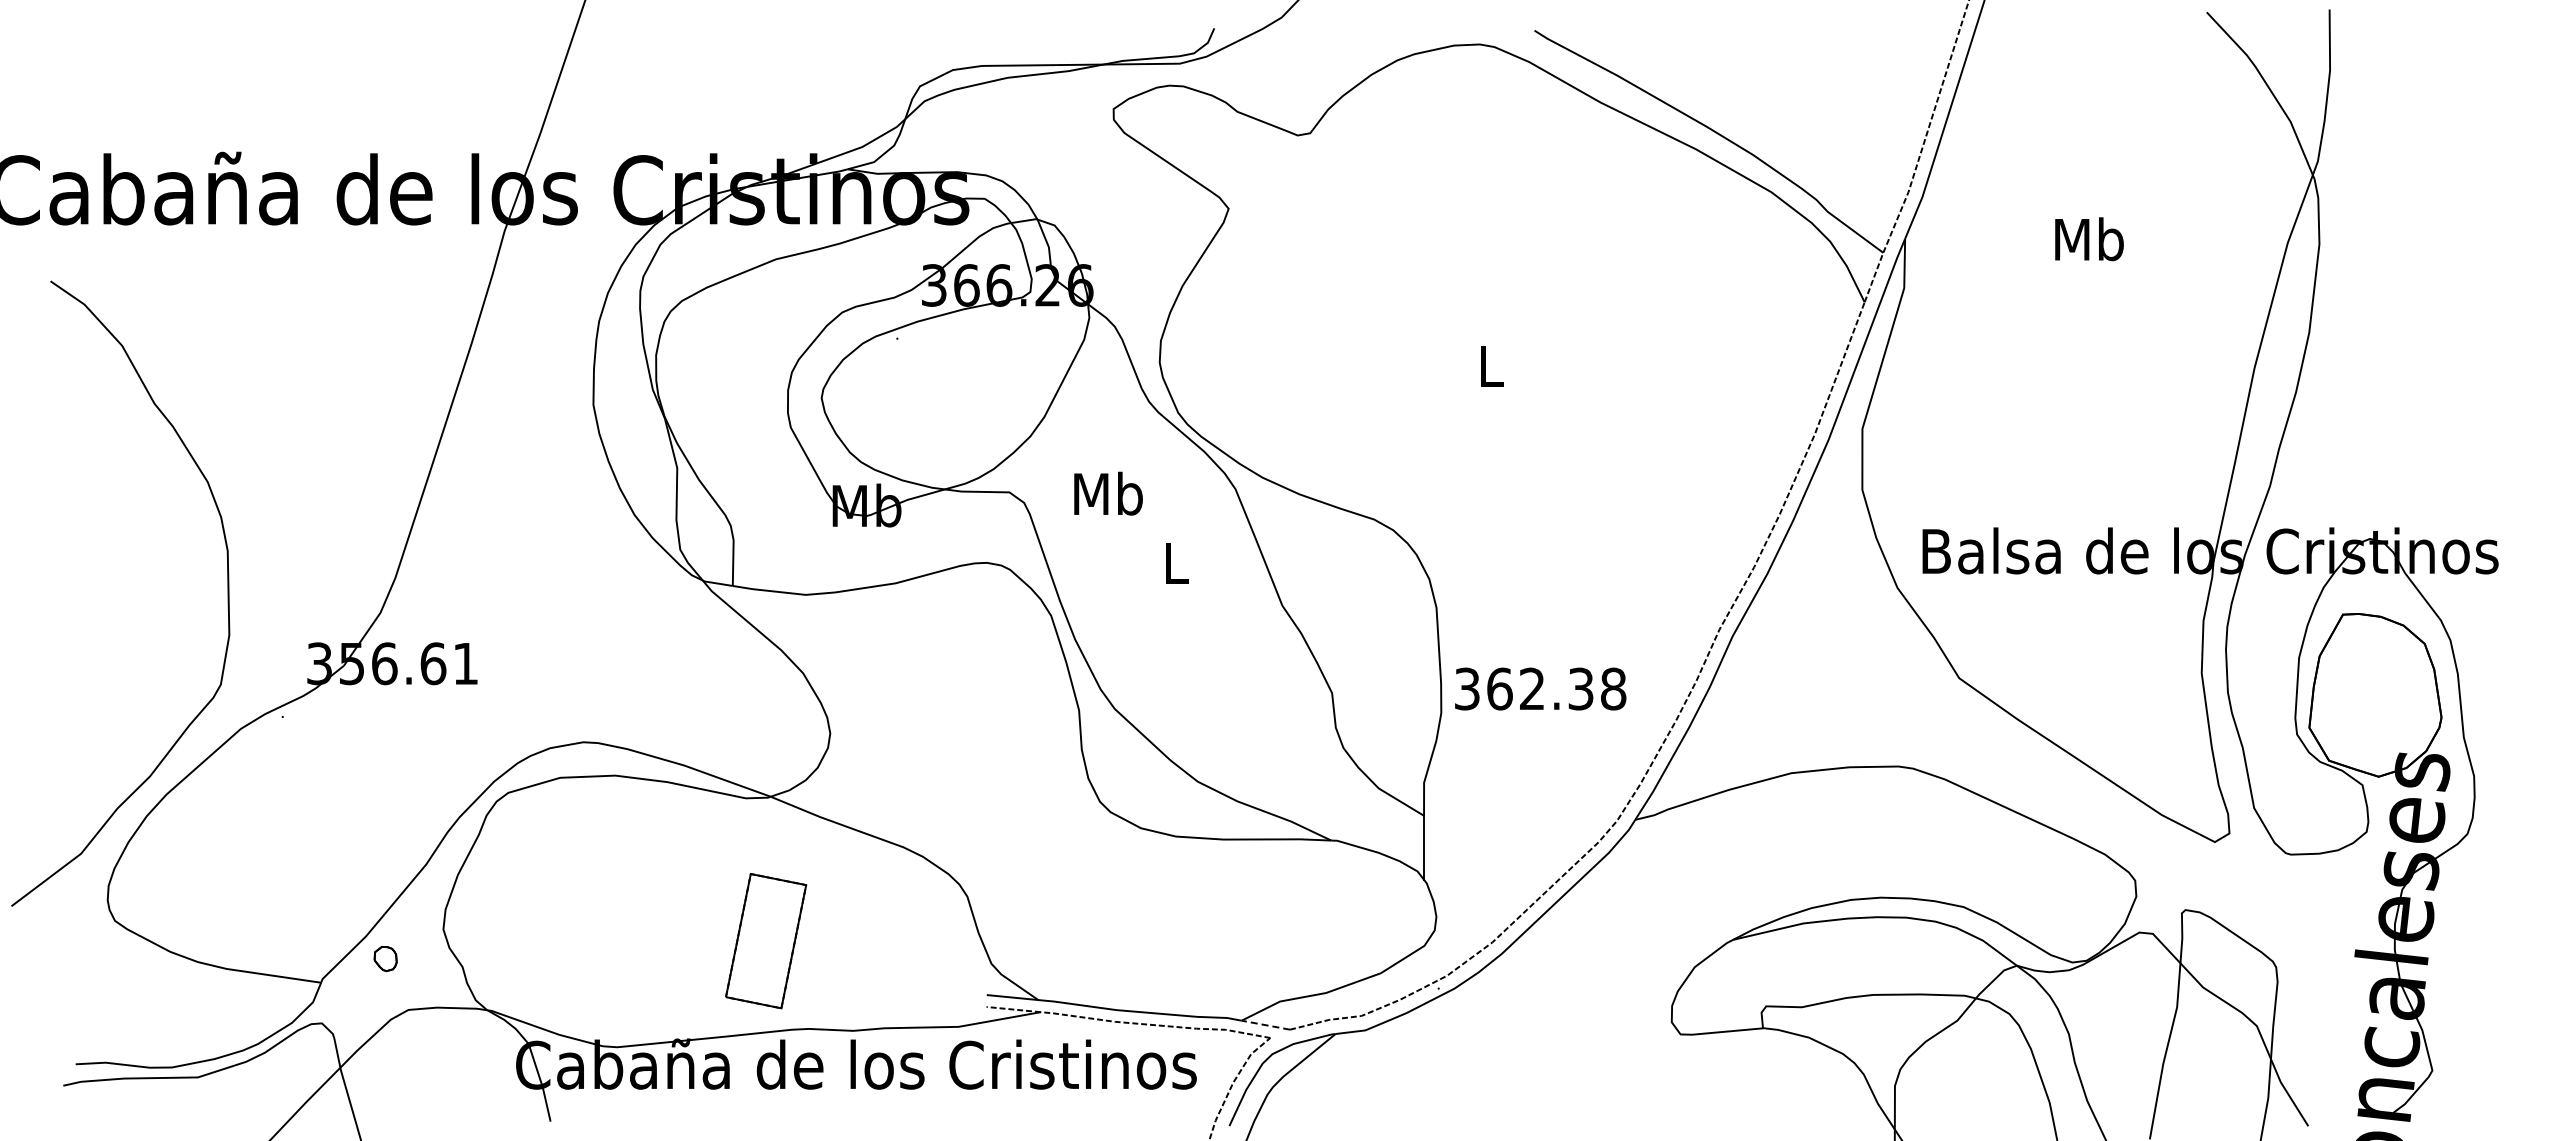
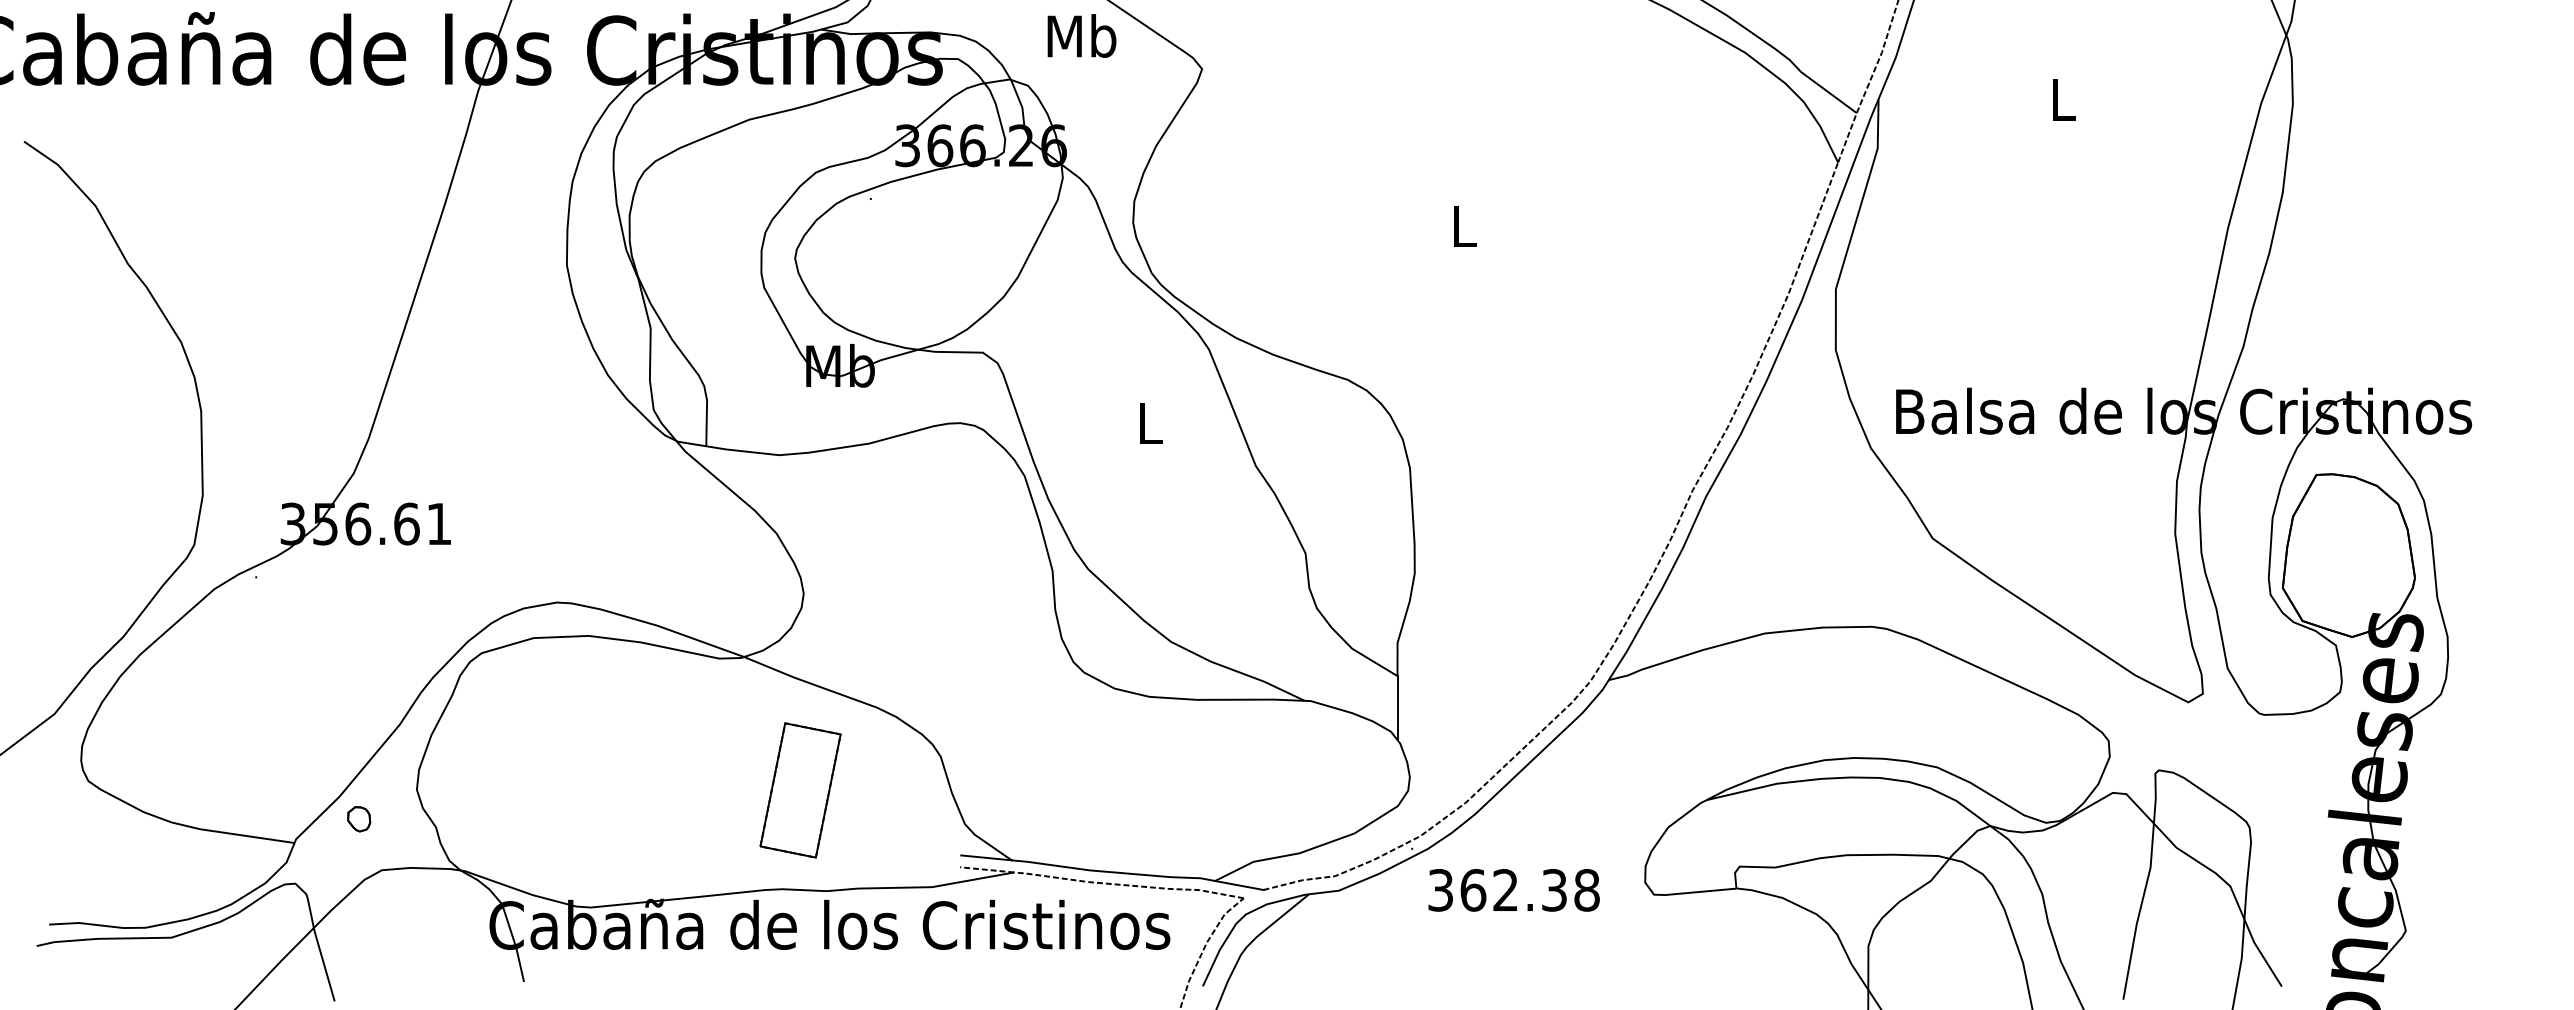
text: (2089, 239) -> (2062, 99), Mb -> L
text: (1108, 493) -> (1081, 35), moved
text: (1540, 688) -> (1513, 889), moved
part: (766, 941) -> (800, 790), moved
line: (1265, 1025) -> (1238, 885), dashed -> solid

